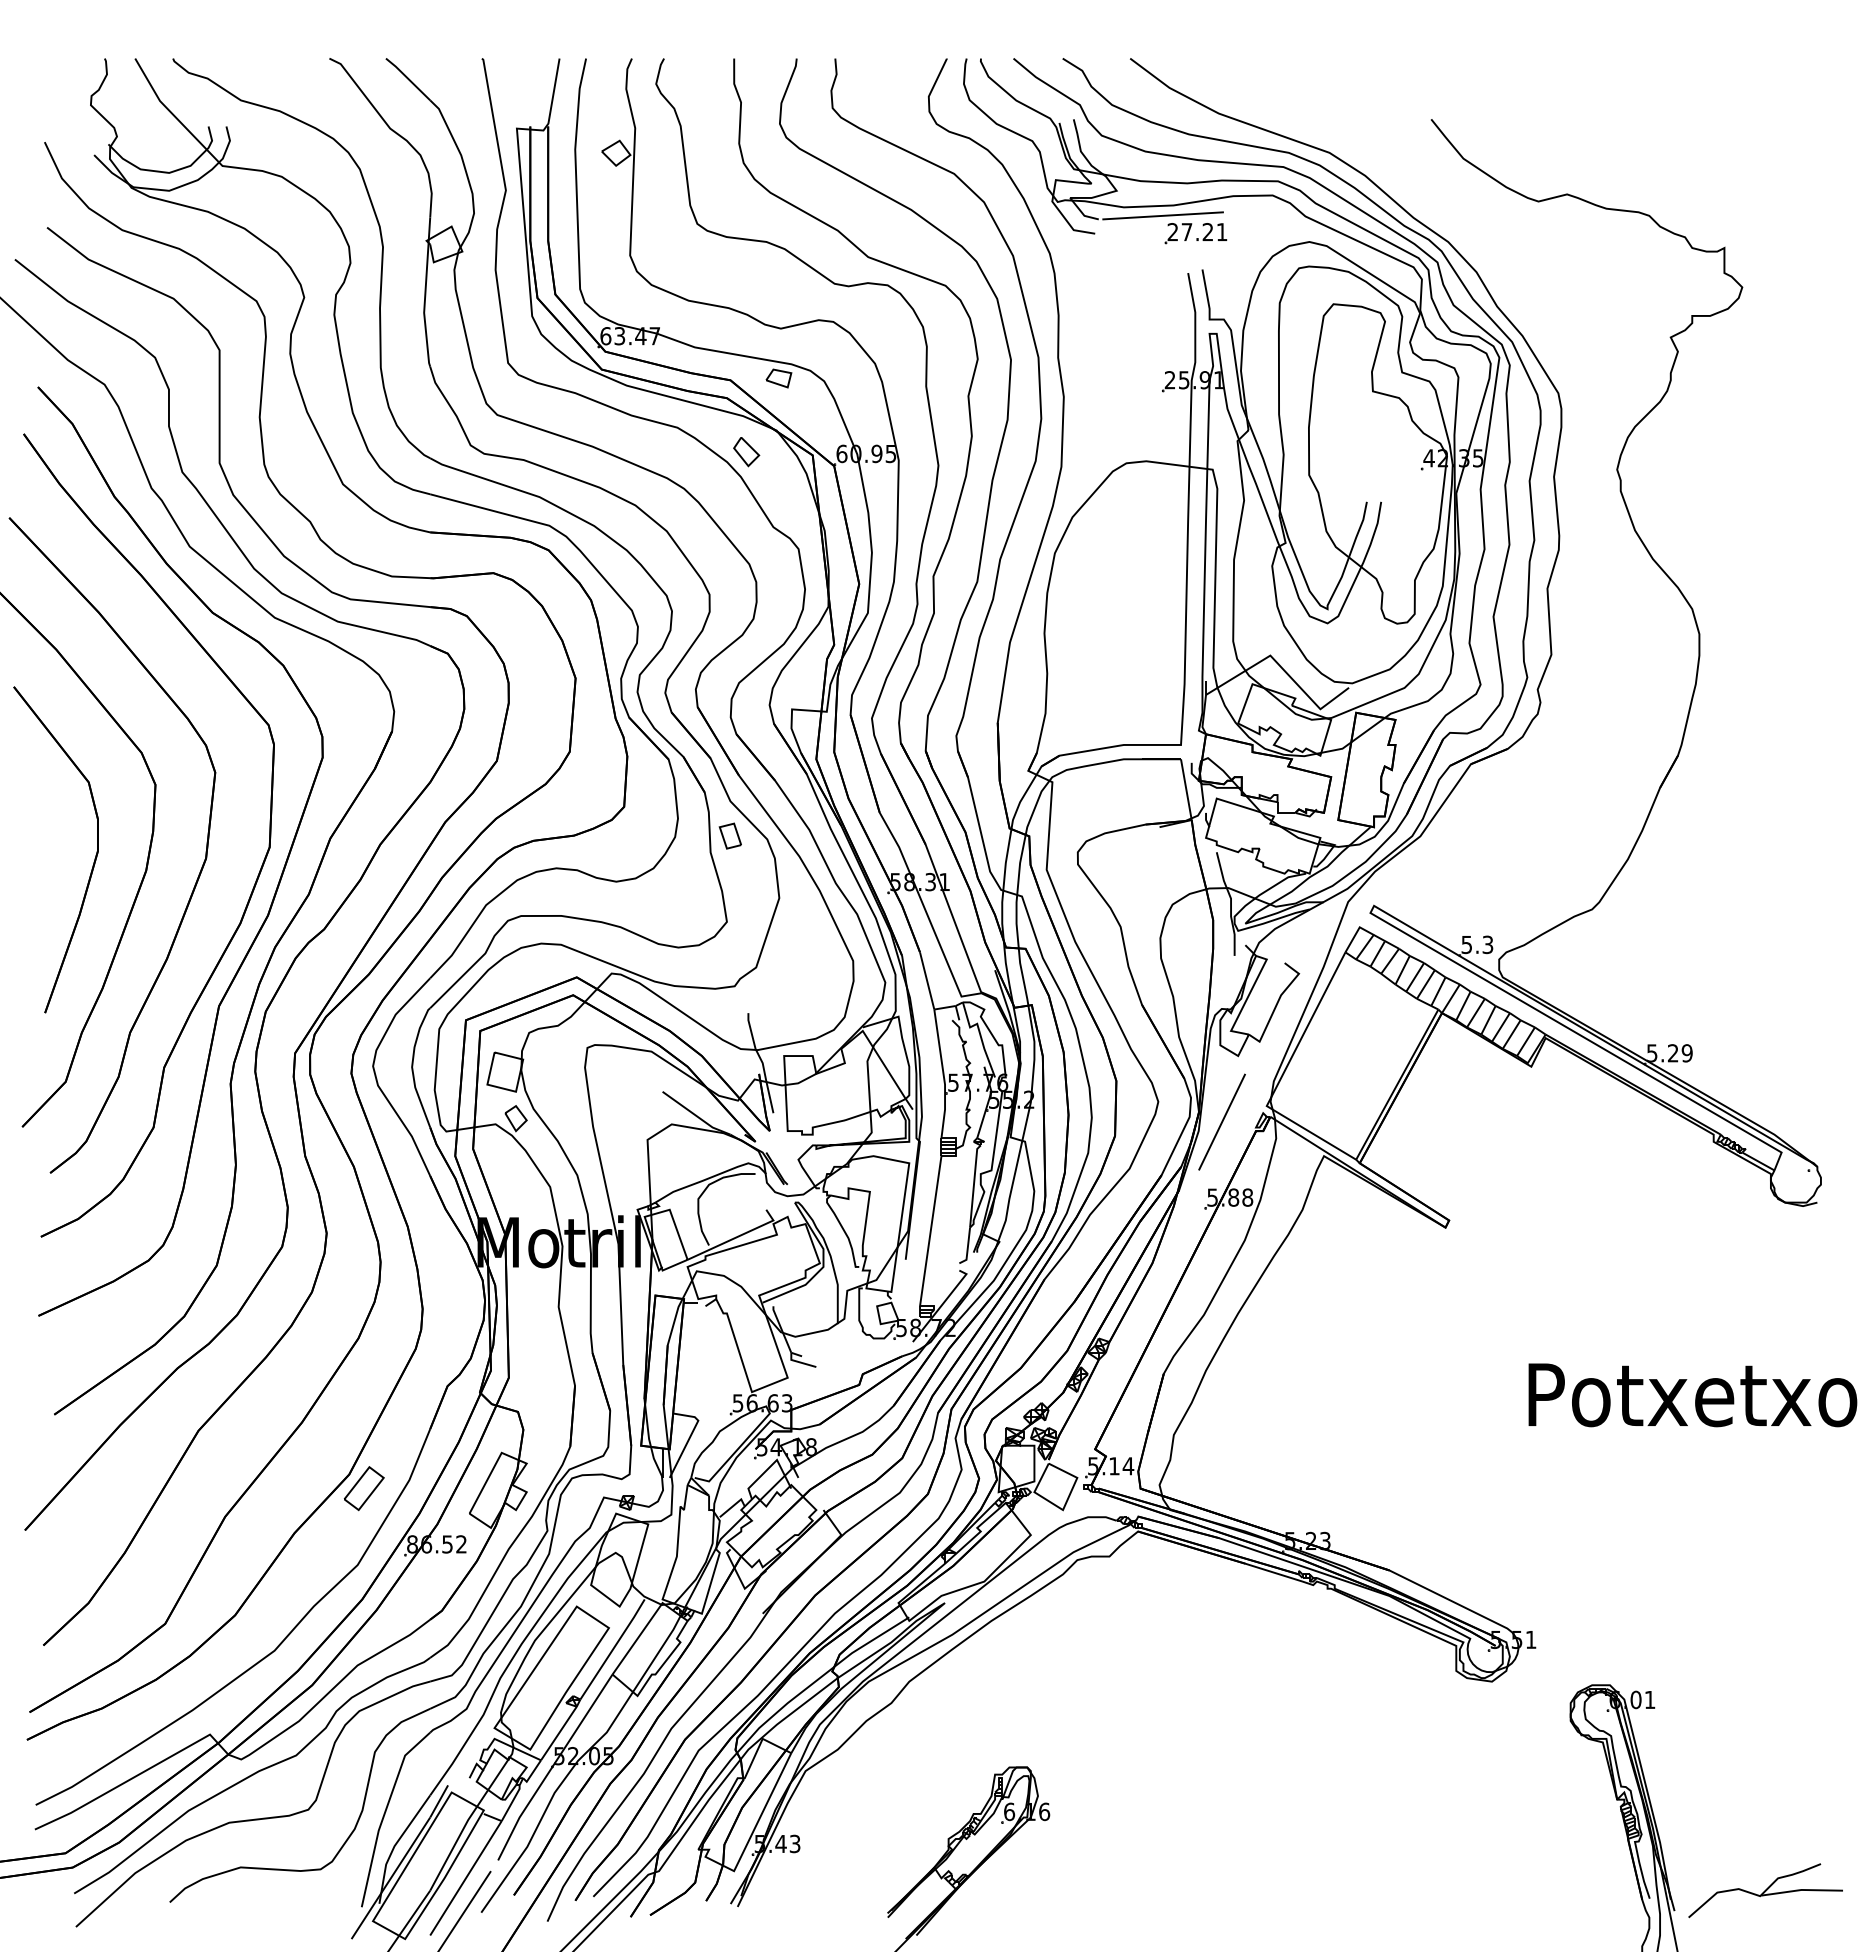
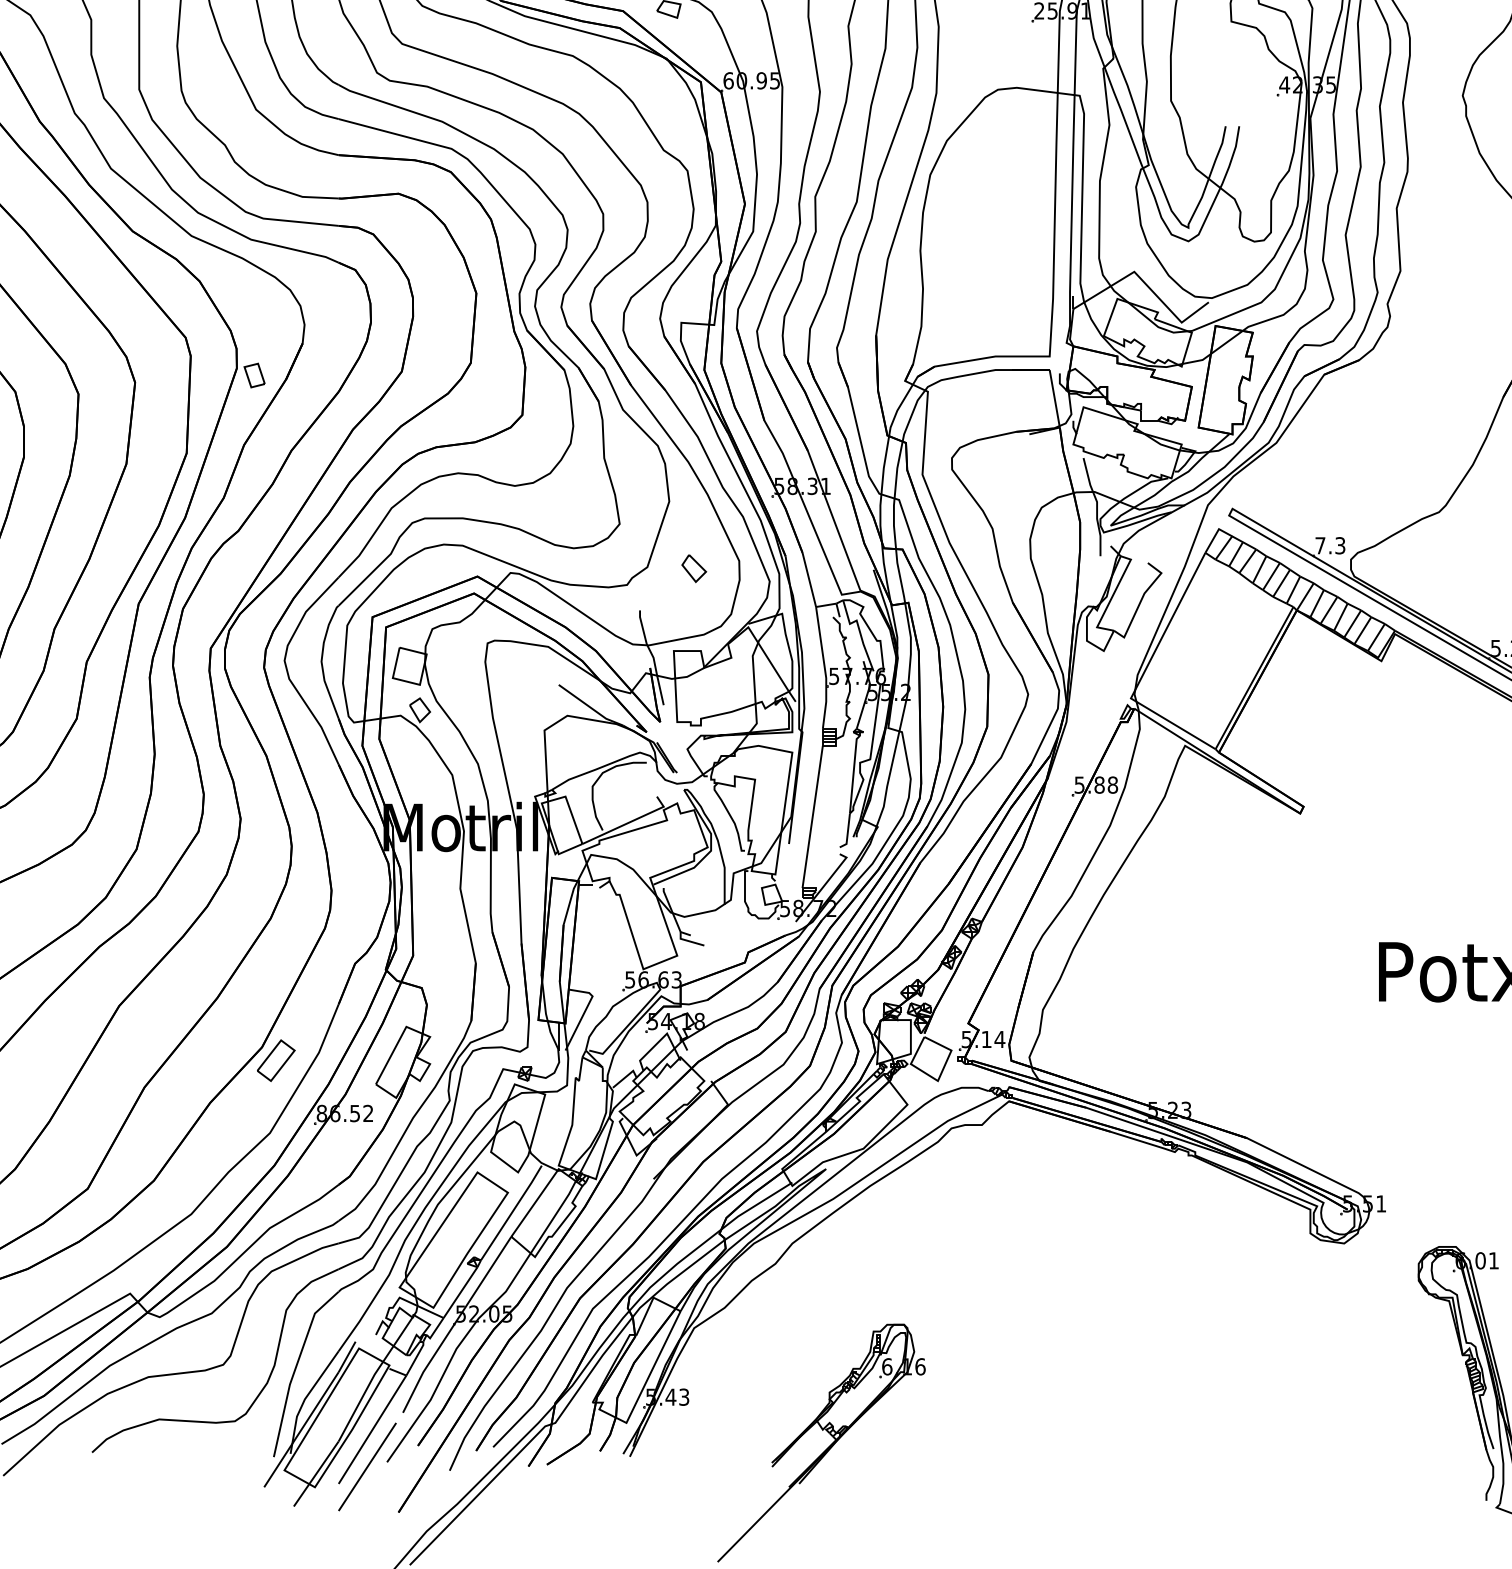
part: (746, 452) -> (694, 569), moved
part: (729, 835) -> (253, 374), moved
text: (1466, 945) -> (1320, 546), 5.3 -> 7.3
line: (1221, 1121) -> (1088, 713), removed

